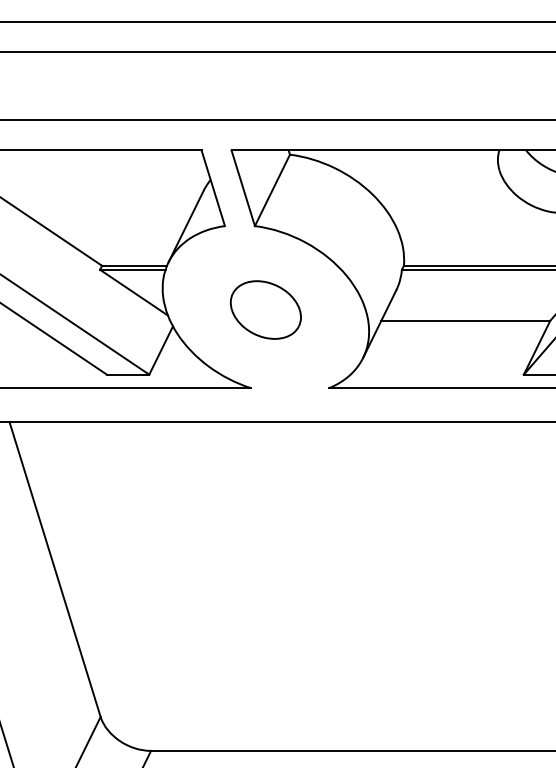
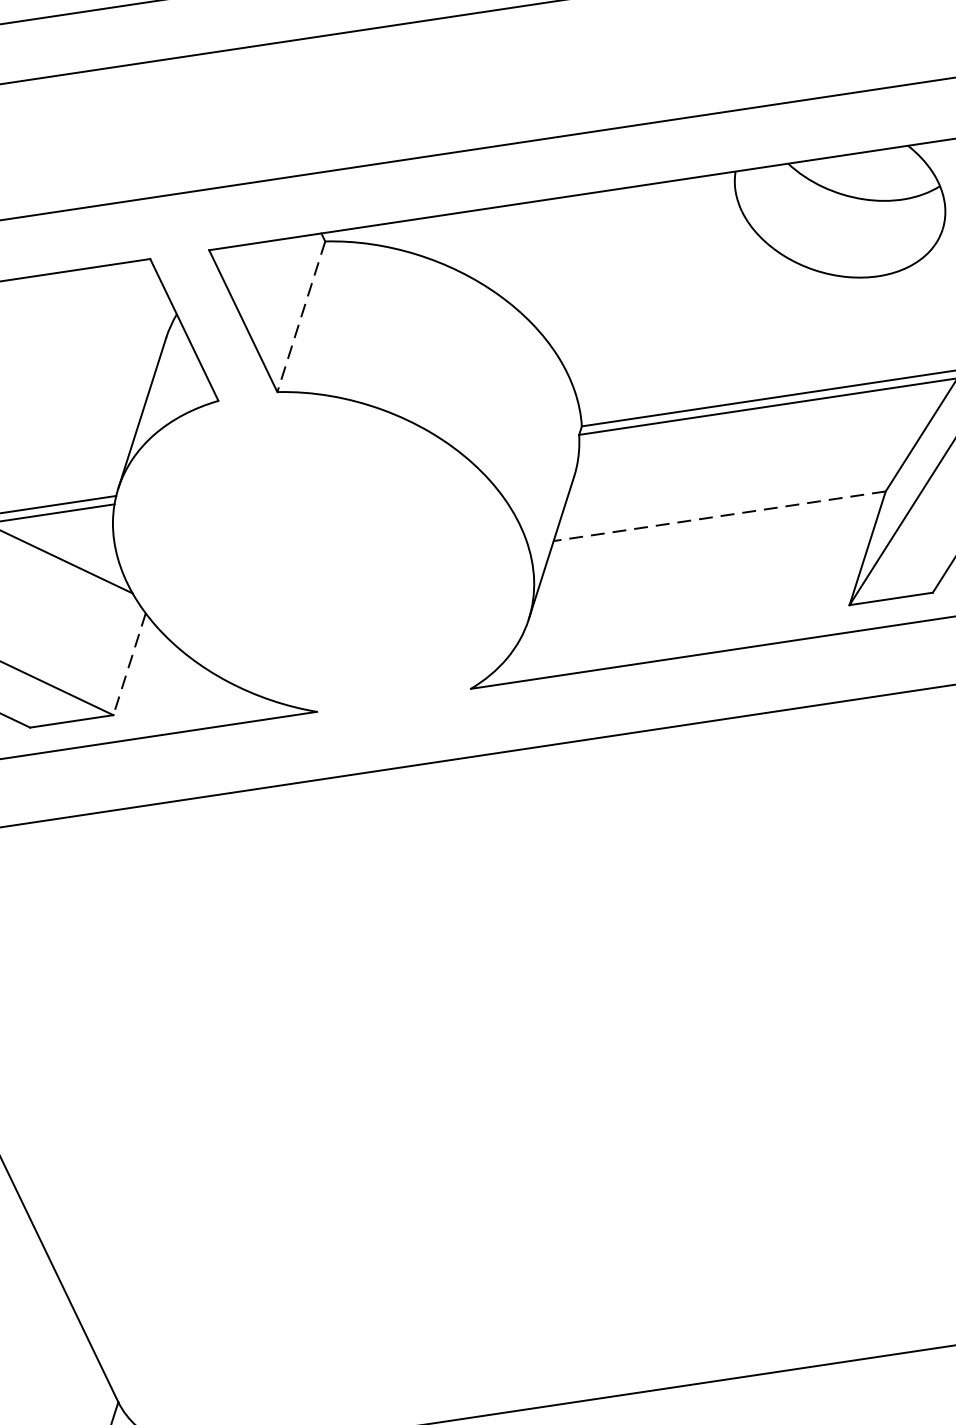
line: (272, 190) -> (301, 316), solid -> dashed
part: (265, 309) -> (322, 552), removed
line: (465, 320) -> (718, 515), solid -> dashed
line: (161, 350) -> (130, 664), solid -> dashed

